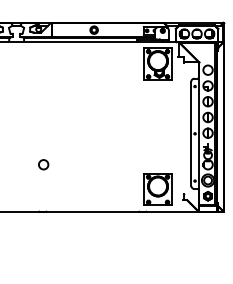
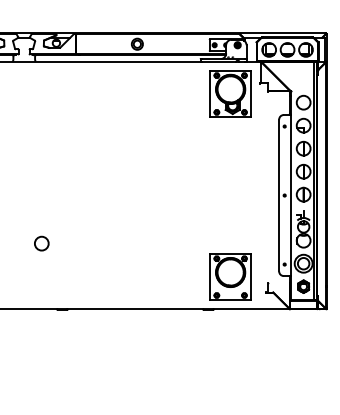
circle: (43, 164) -> (41, 243), moved

